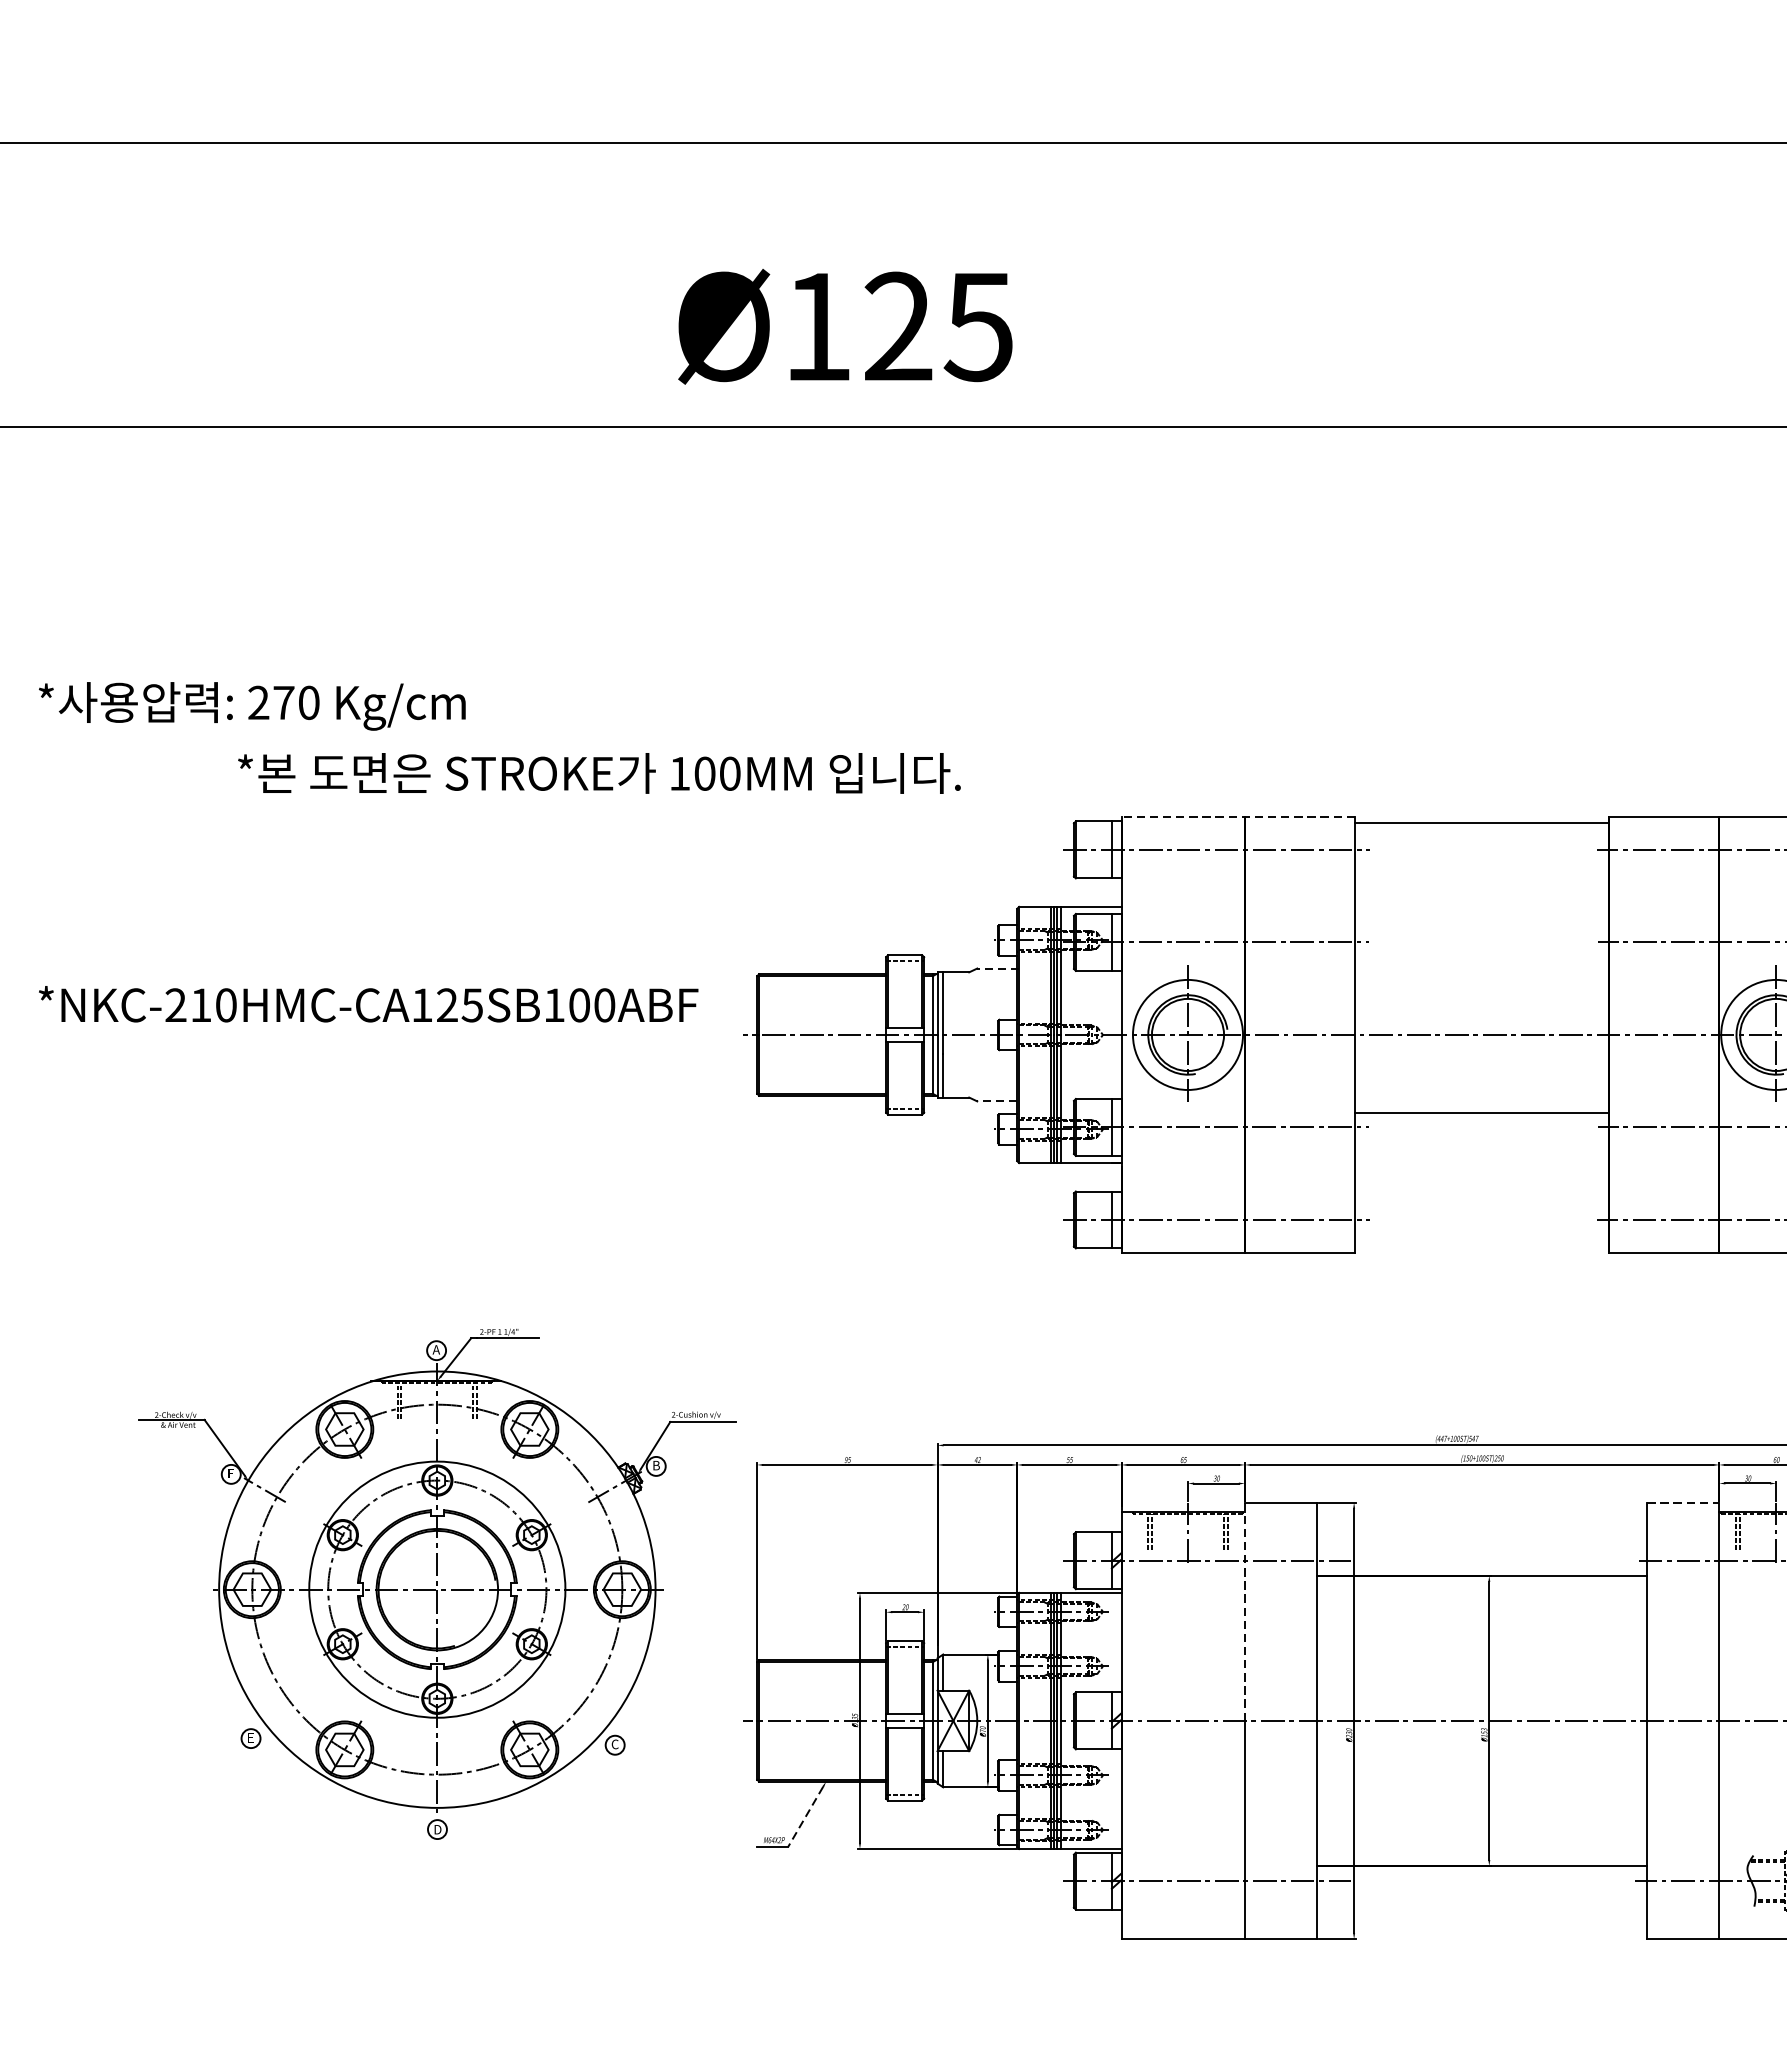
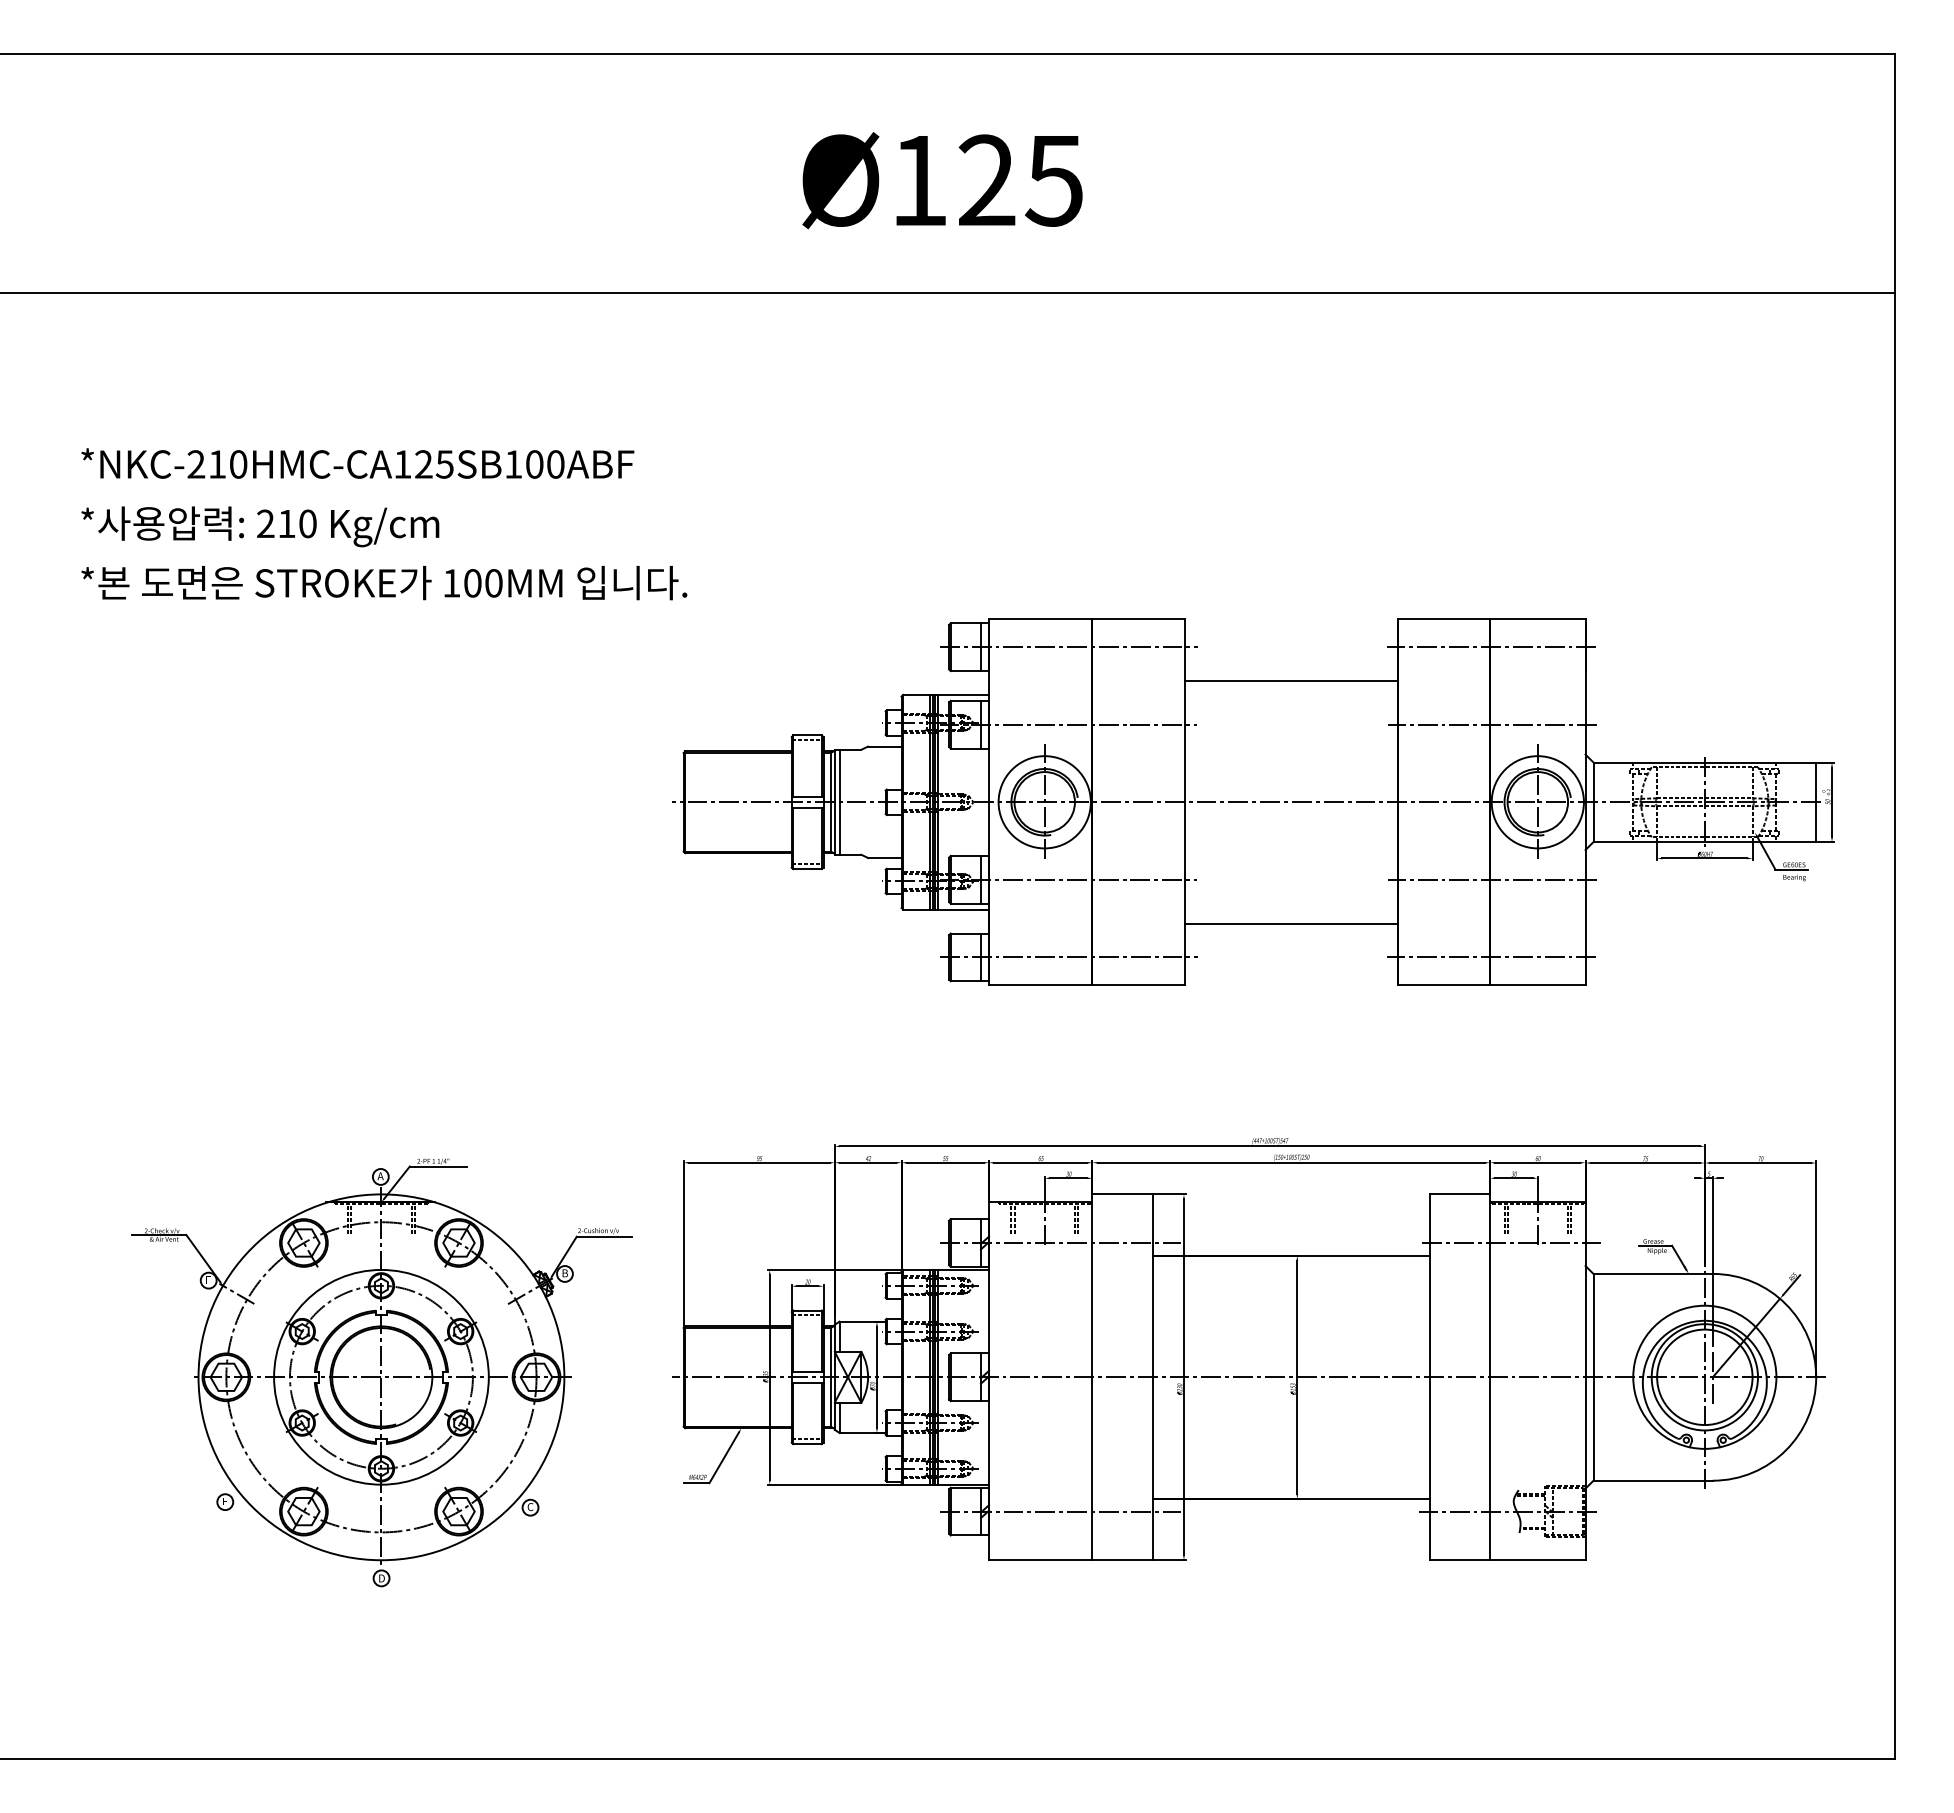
text: (845, 326) -> (942, 180), moved
text: (283, 702) -> (286, 523), 270 -> 210
text: (599, 773) -> (384, 583), moved
line: (1237, 816) -> (1086, 619), dashed -> solid
line: (1481, 822) -> (1290, 680), moved
line: (998, 968) -> (885, 746), dashed -> solid
text: (368, 1004) -> (357, 463), moved
line: (996, 1100) -> (884, 857), dashed -> solid
line: (1481, 1112) -> (1290, 923), moved
line: (1683, 1502) -> (1460, 1194), dashed -> solid
part: (437, 1583) -> (381, 1372), moved
line: (1244, 1611) -> (1092, 1285), dashed -> solid
line: (804, 1817) -> (723, 1458), dashed -> solid

